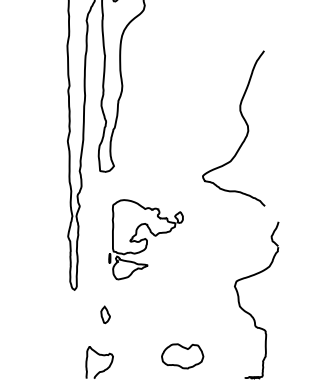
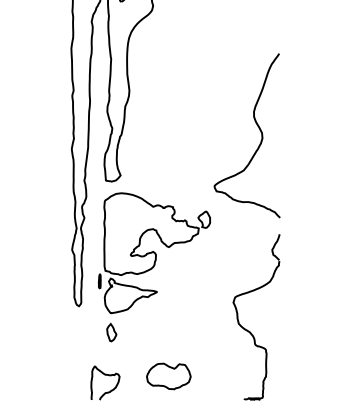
part: (145, 239) -> (153, 252), size x1.43
part: (249, 312) -> (248, 330), moved
part: (182, 356) -> (168, 376), moved

